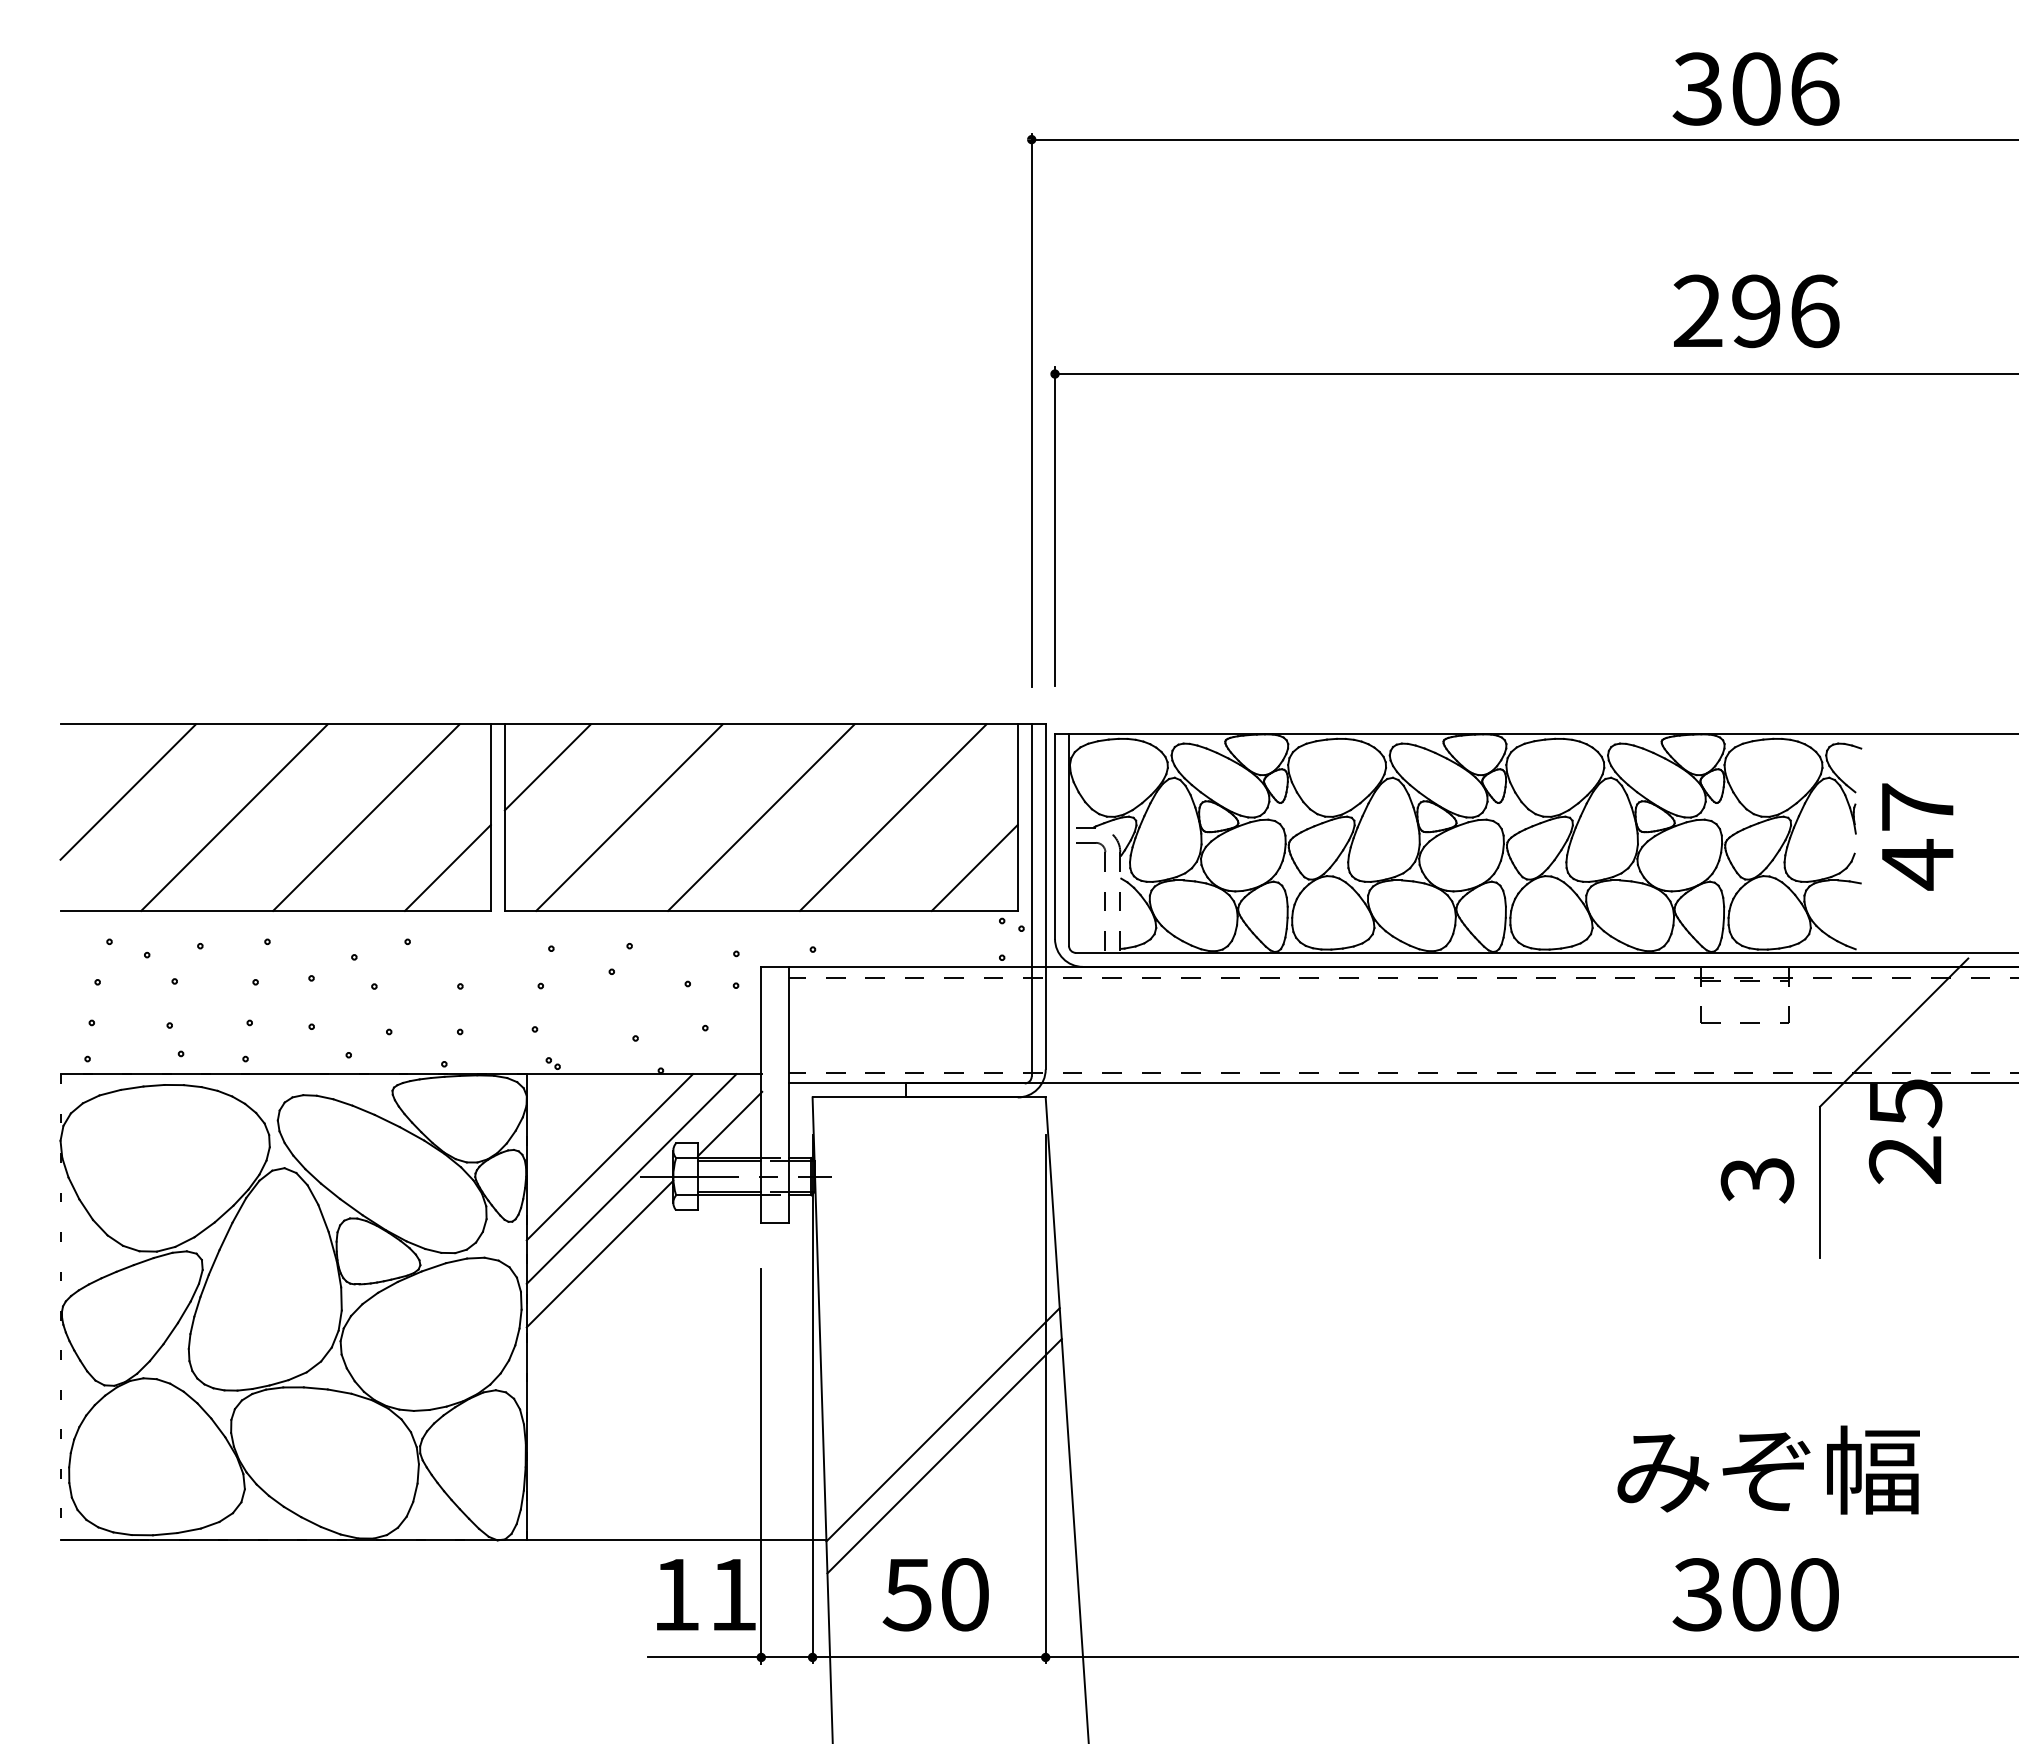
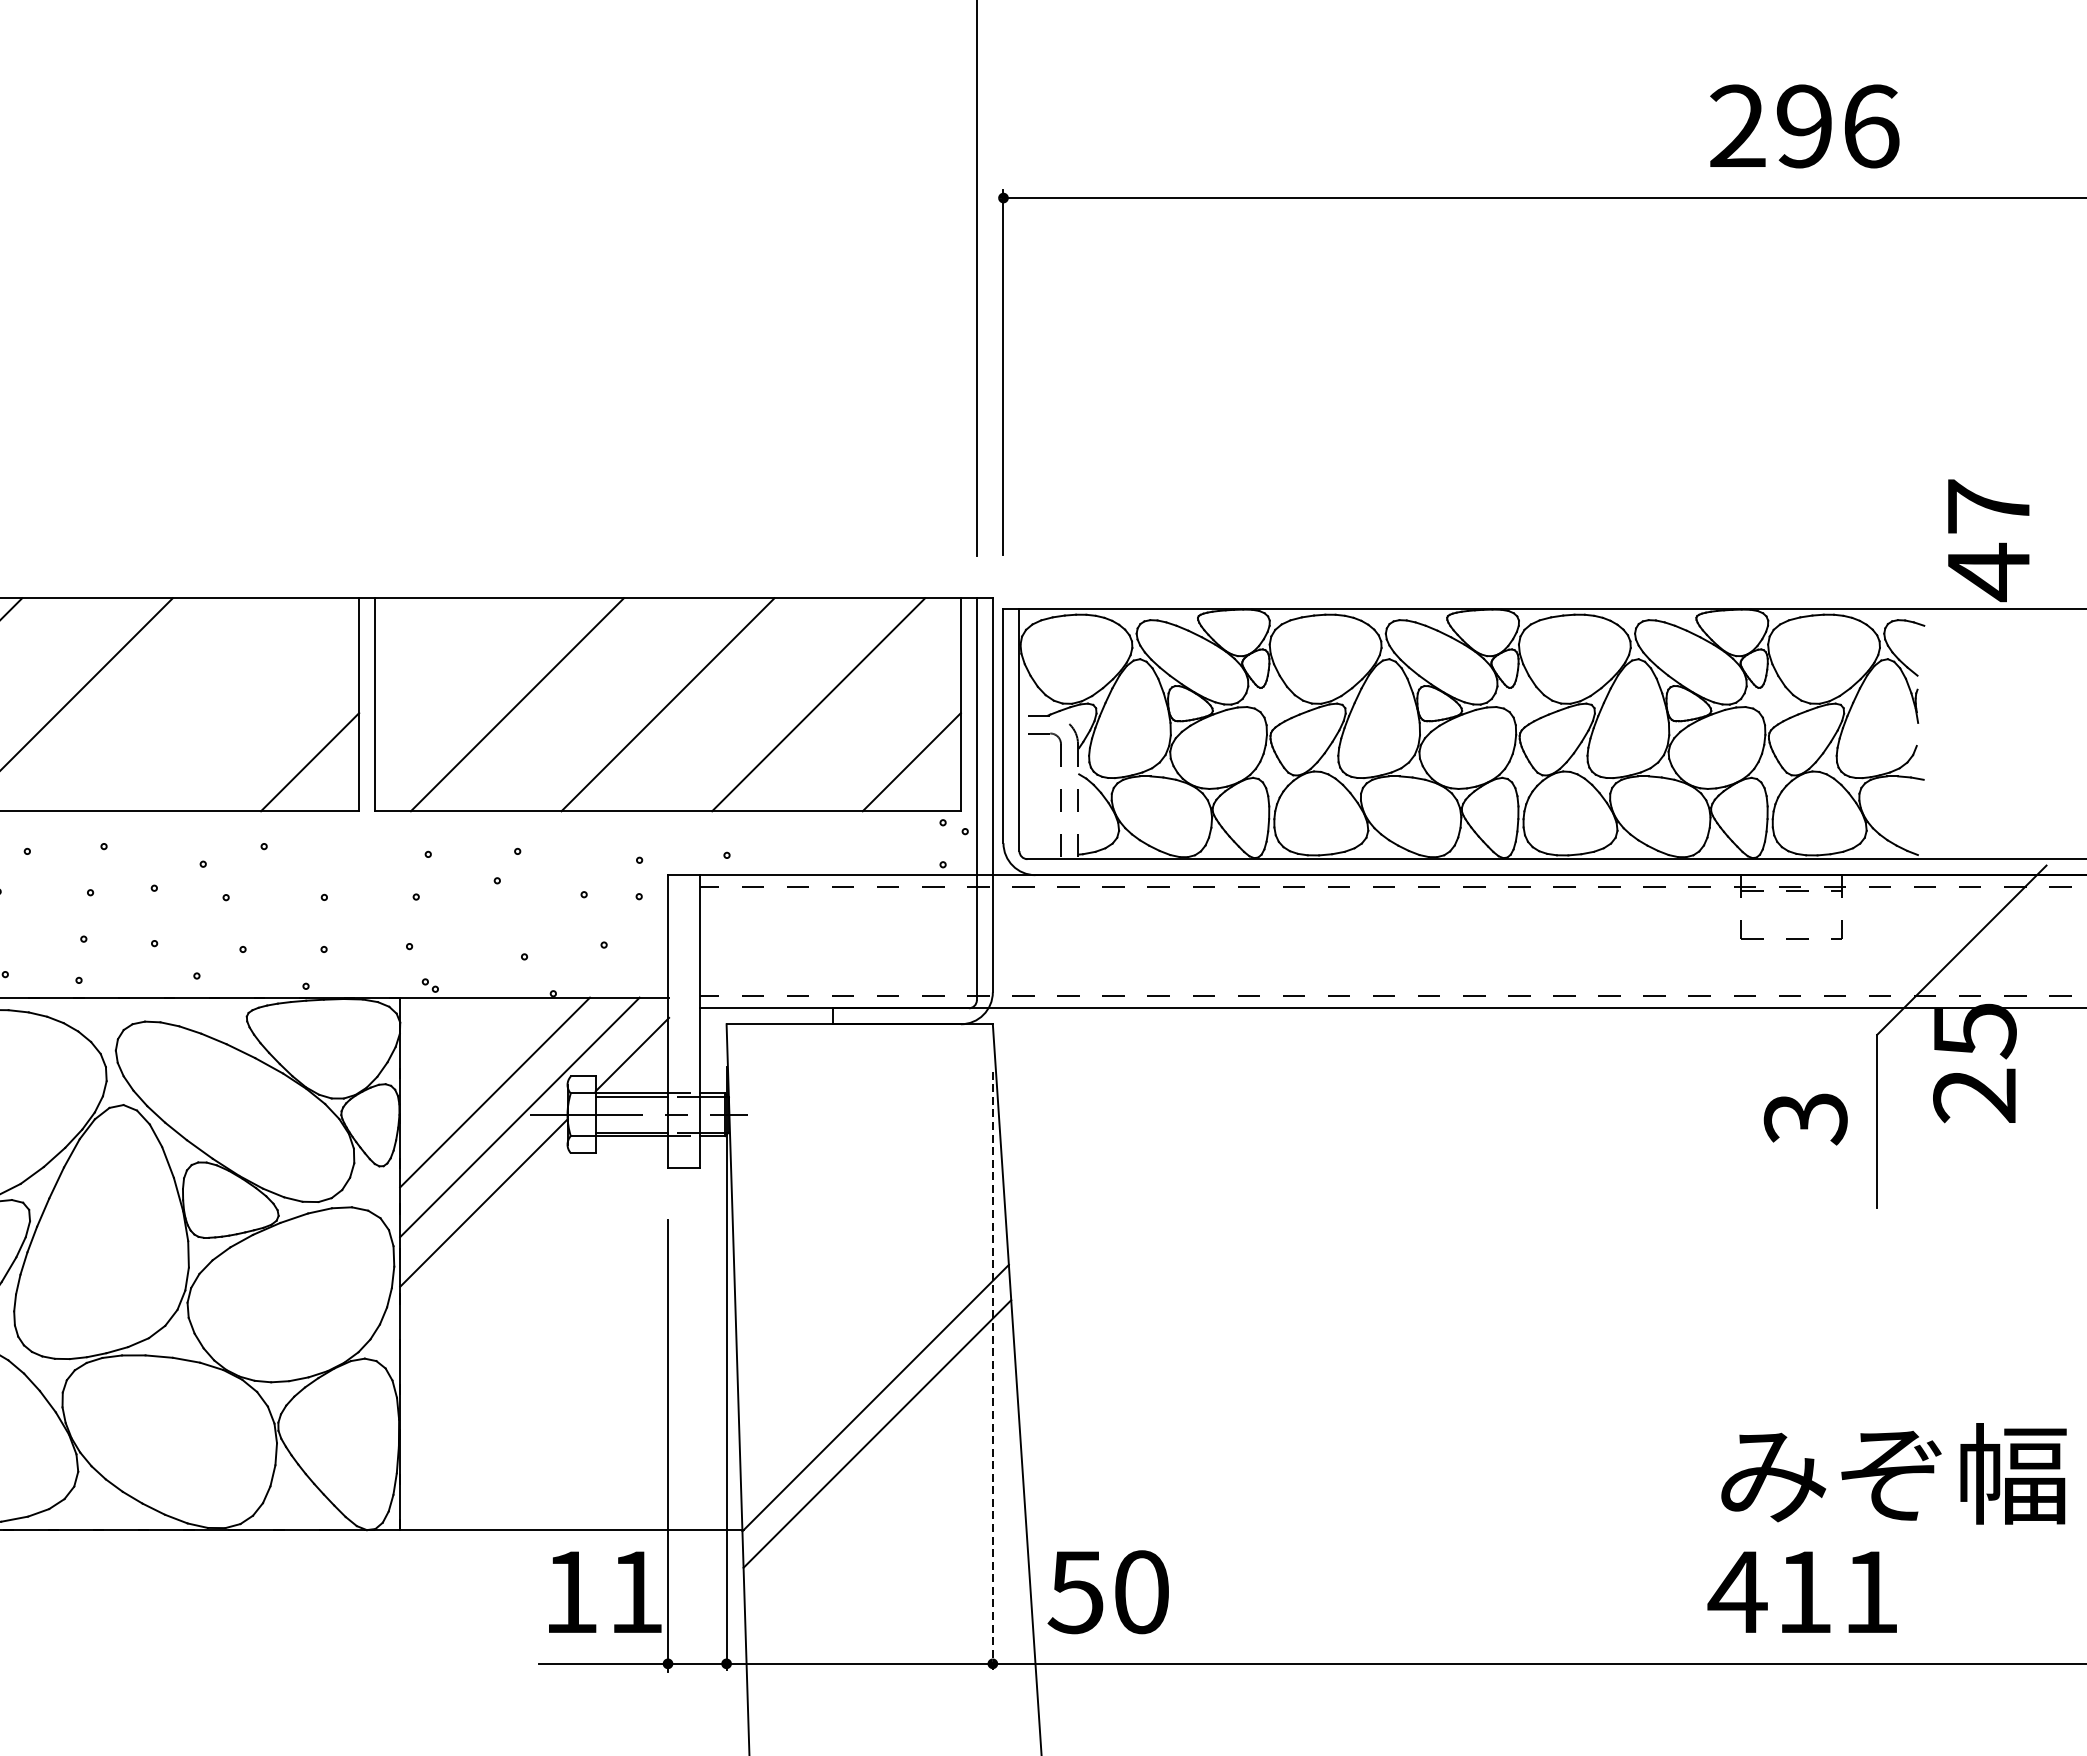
line: (547, 767) -> (423, 647), removed
line: (366, 817) -> (217, 704), removed
text: (1917, 836) -> (1988, 540), moved
line: (1045, 1398) -> (992, 1368), solid -> dashed
text: (1768, 1469) -> (1893, 1473), moved
text: (935, 1594) -> (1107, 1591), moved
text: (1754, 1594) -> (1802, 1591), 300 -> 411

